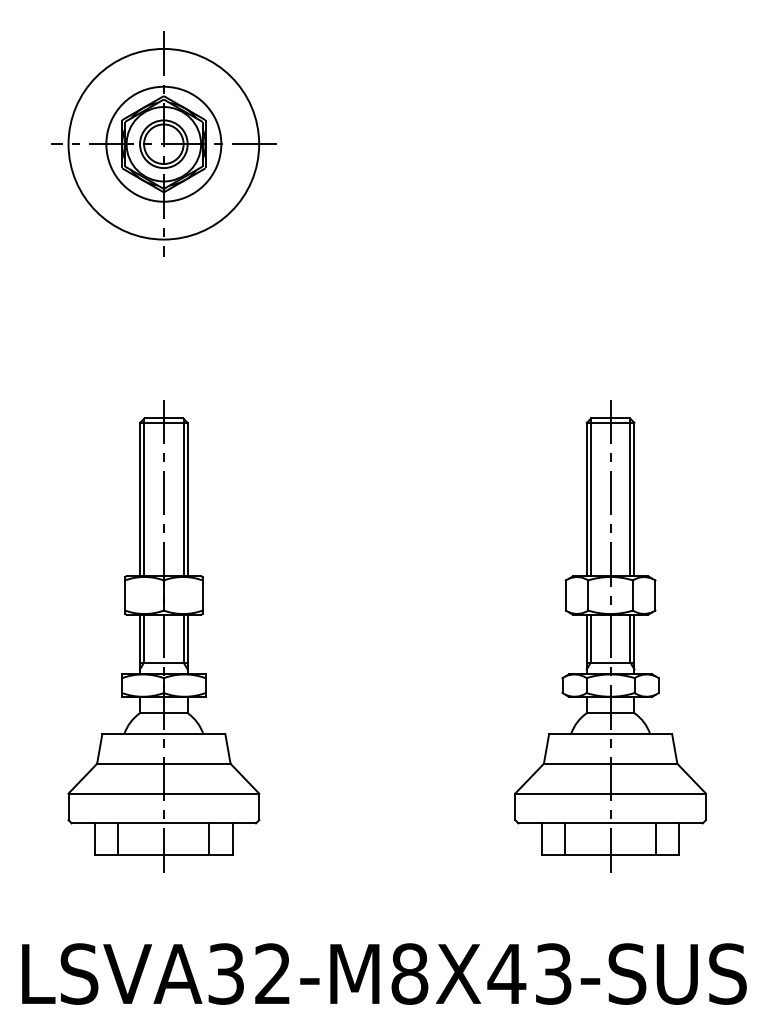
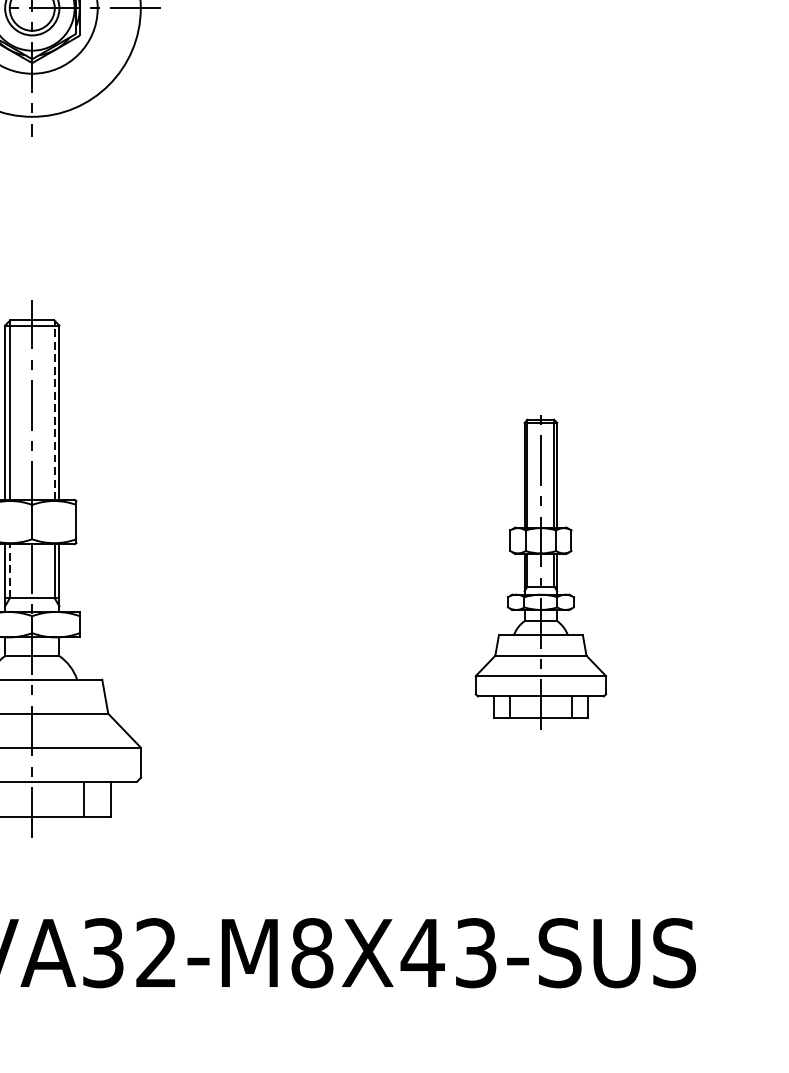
line: (183, 497) -> (54, 410), solid -> dashed
part: (610, 636) -> (540, 568), size x0.6
line: (144, 638) -> (10, 571), solid -> dashed

